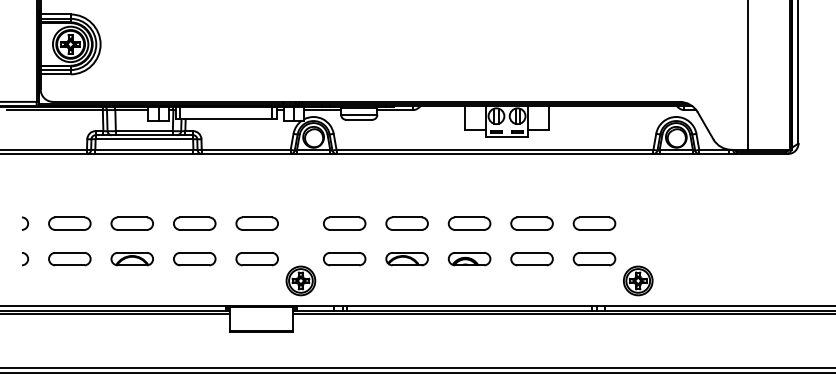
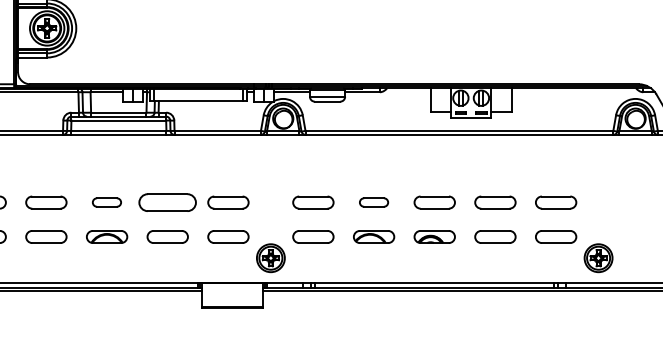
part: (131, 223) -> (106, 202), size x0.7
part: (194, 223) -> (167, 202), size x1.4
part: (406, 223) -> (373, 202), size x0.7

